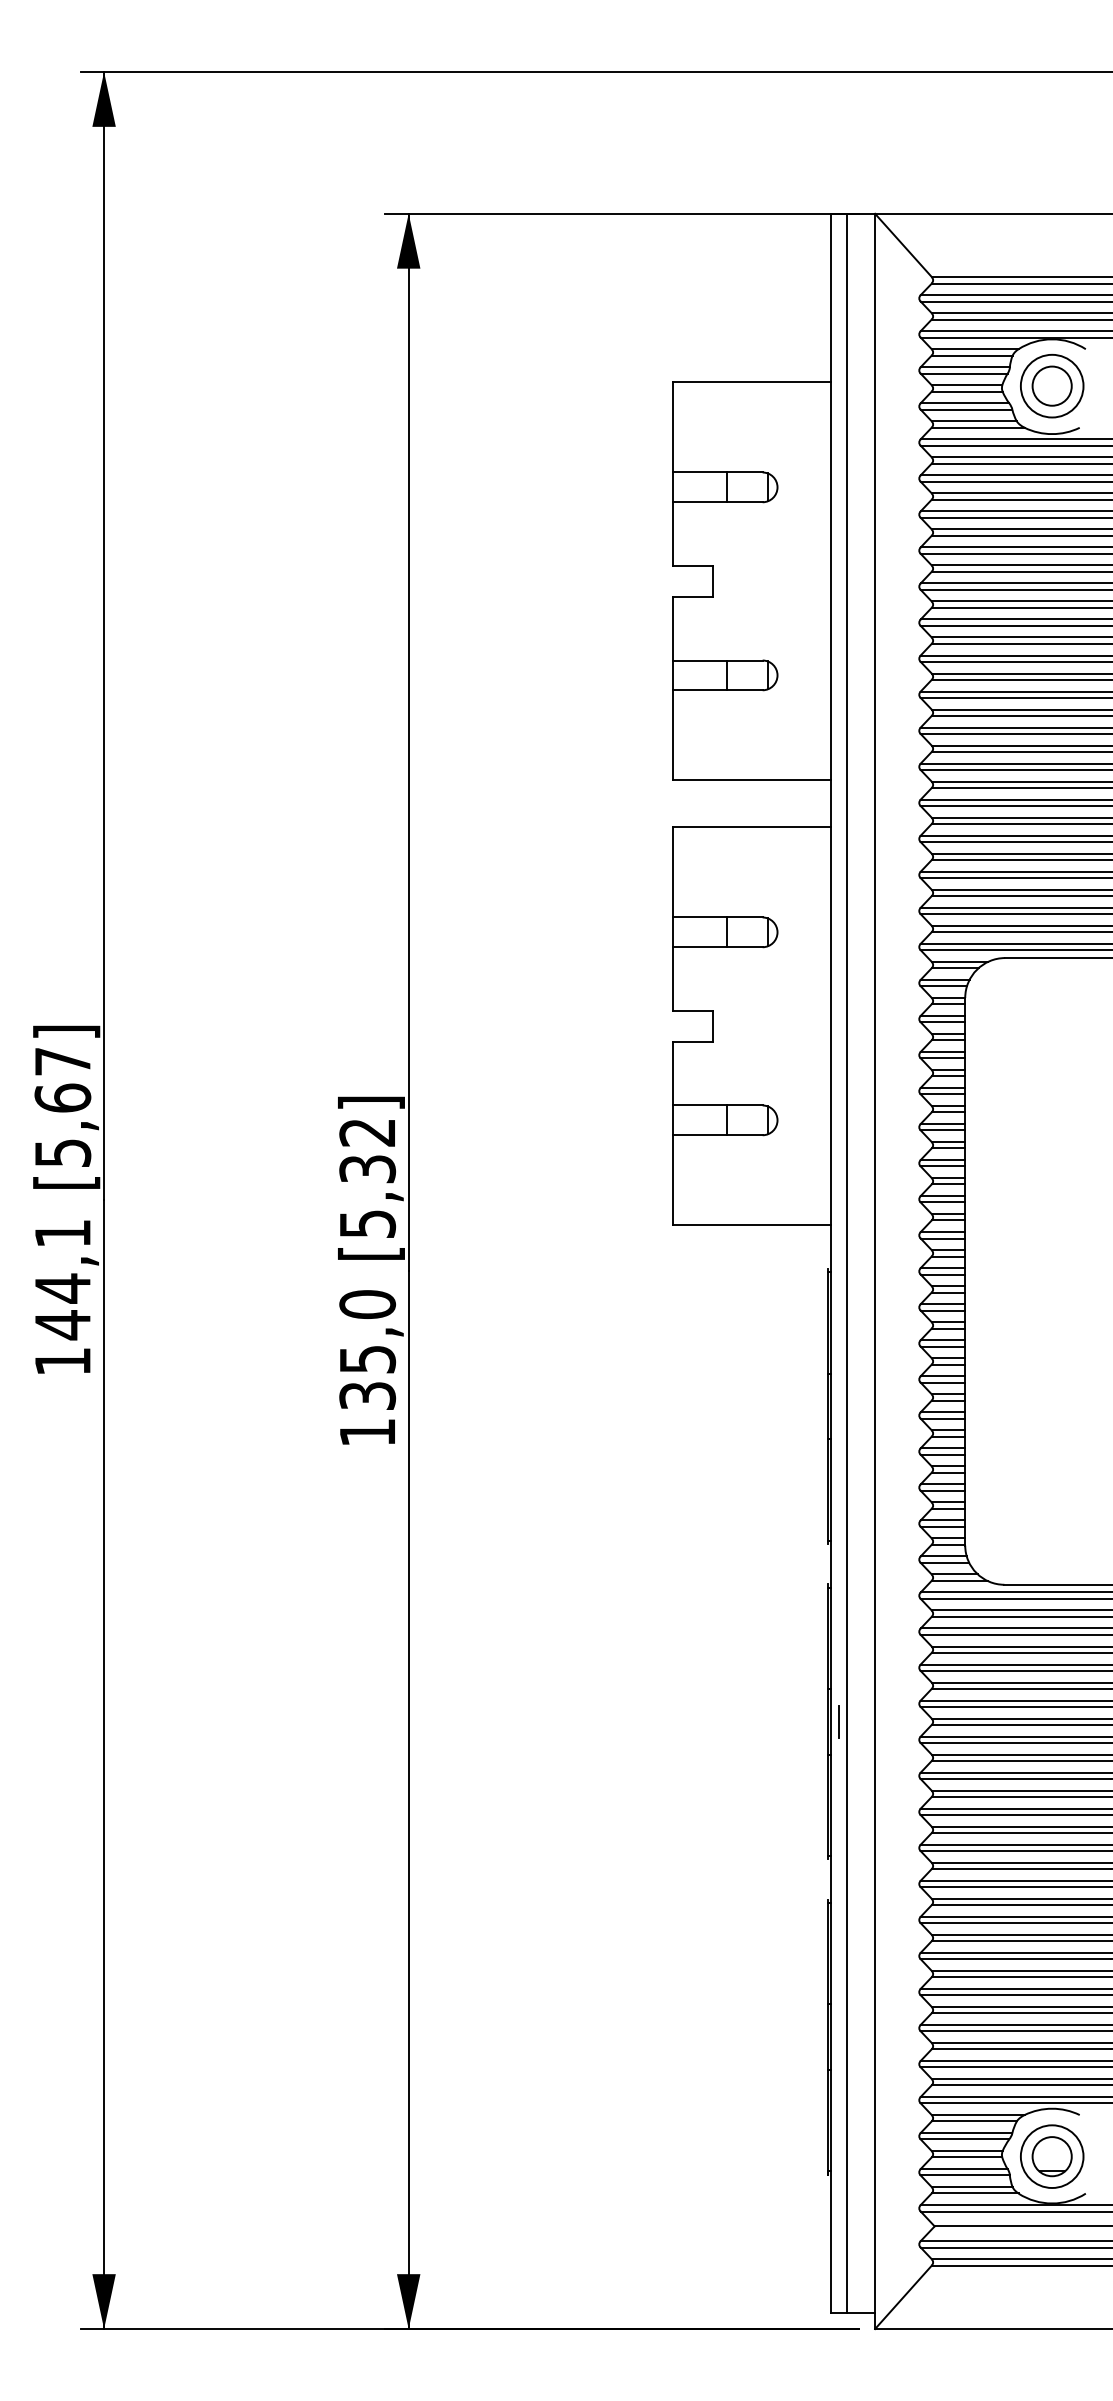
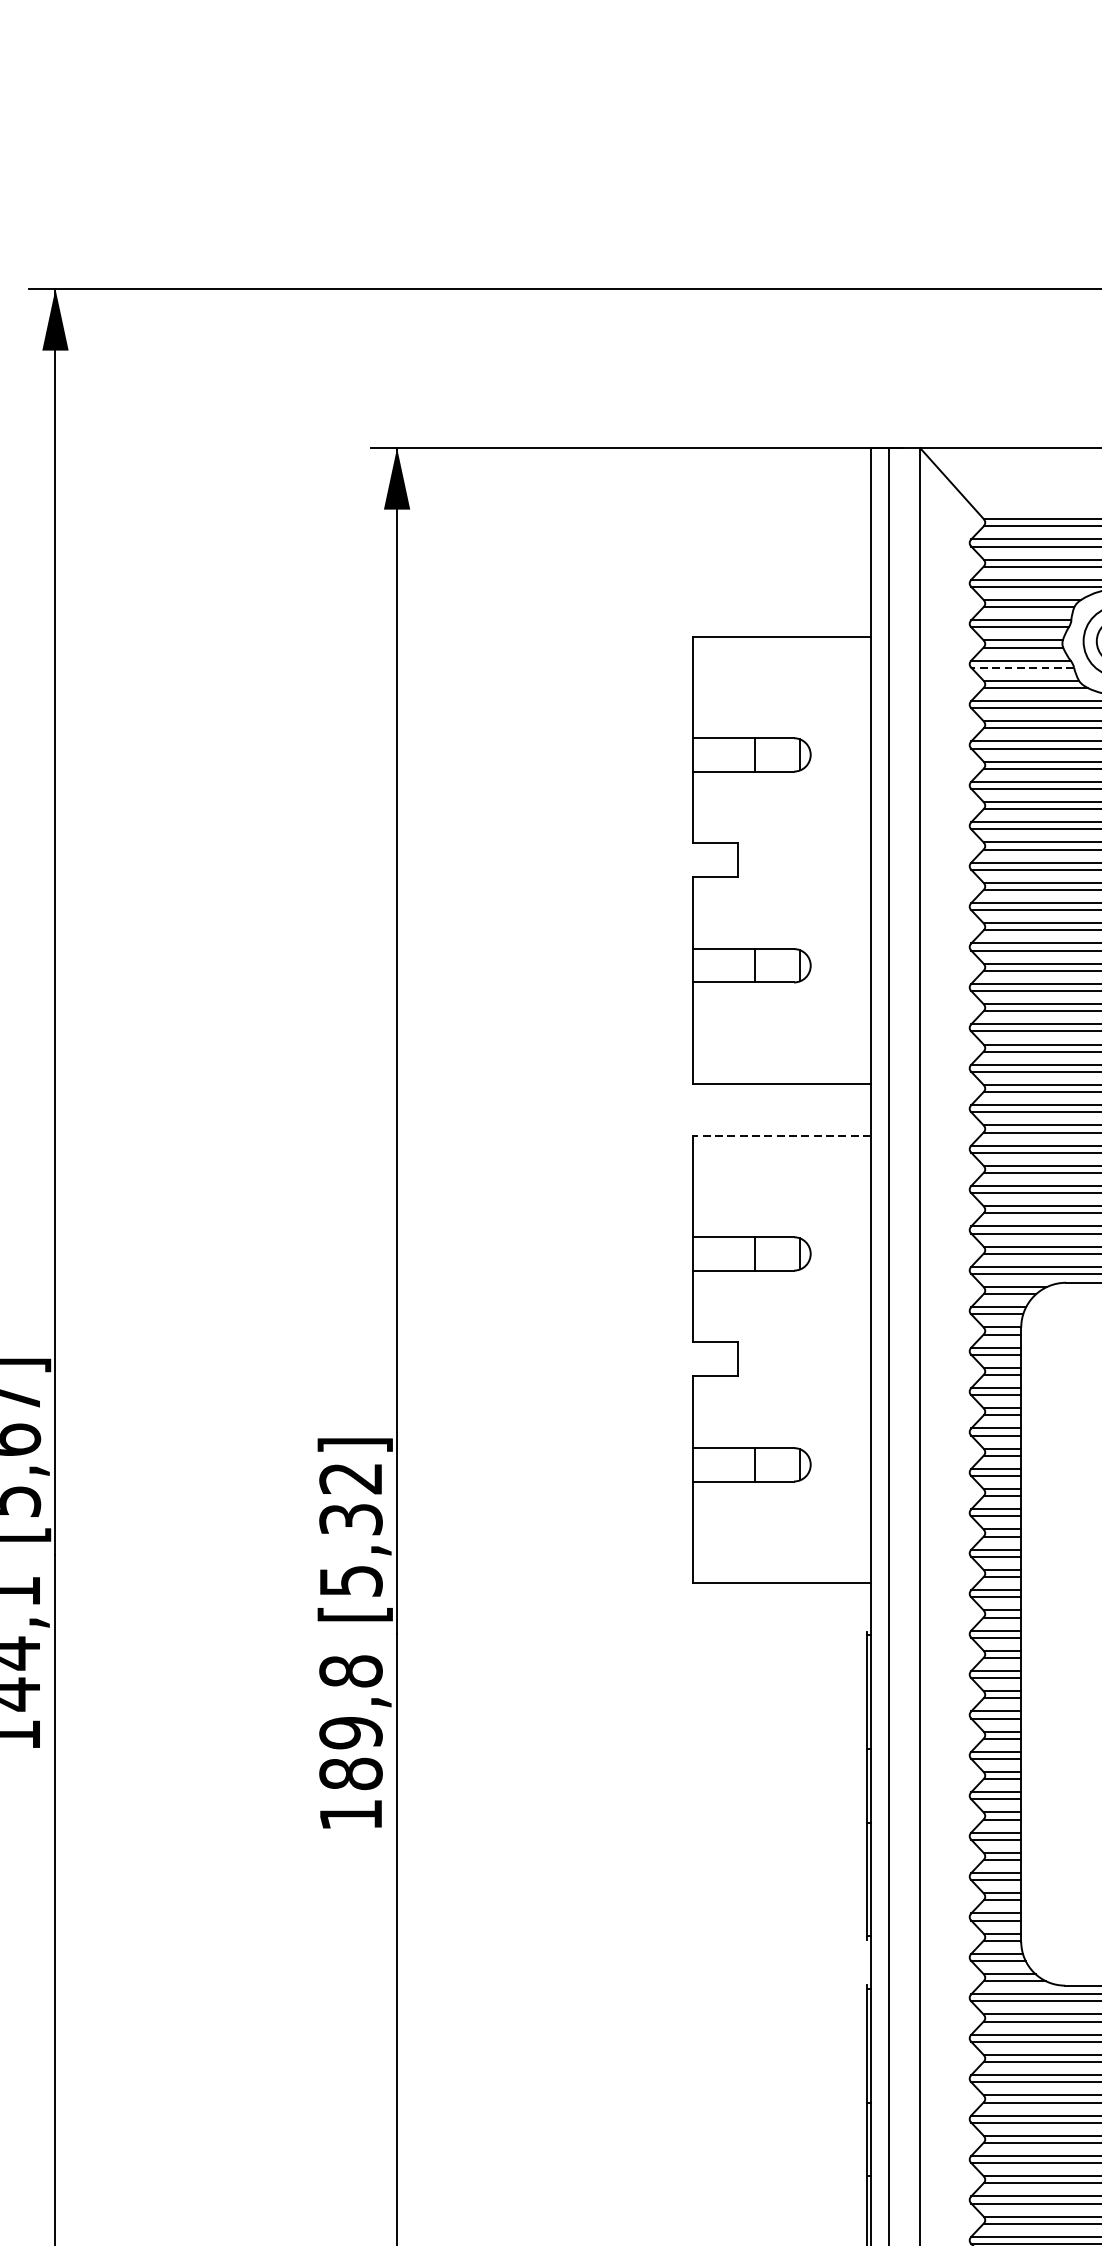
line: (966, 409) -> (1022, 667), solid -> dashed
line: (751, 827) -> (781, 1136), solid -> dashed
text: (367, 1350) -> (350, 1722), 135,0 -> 189,8
line: (839, 1721) -> (880, 2138), removed

